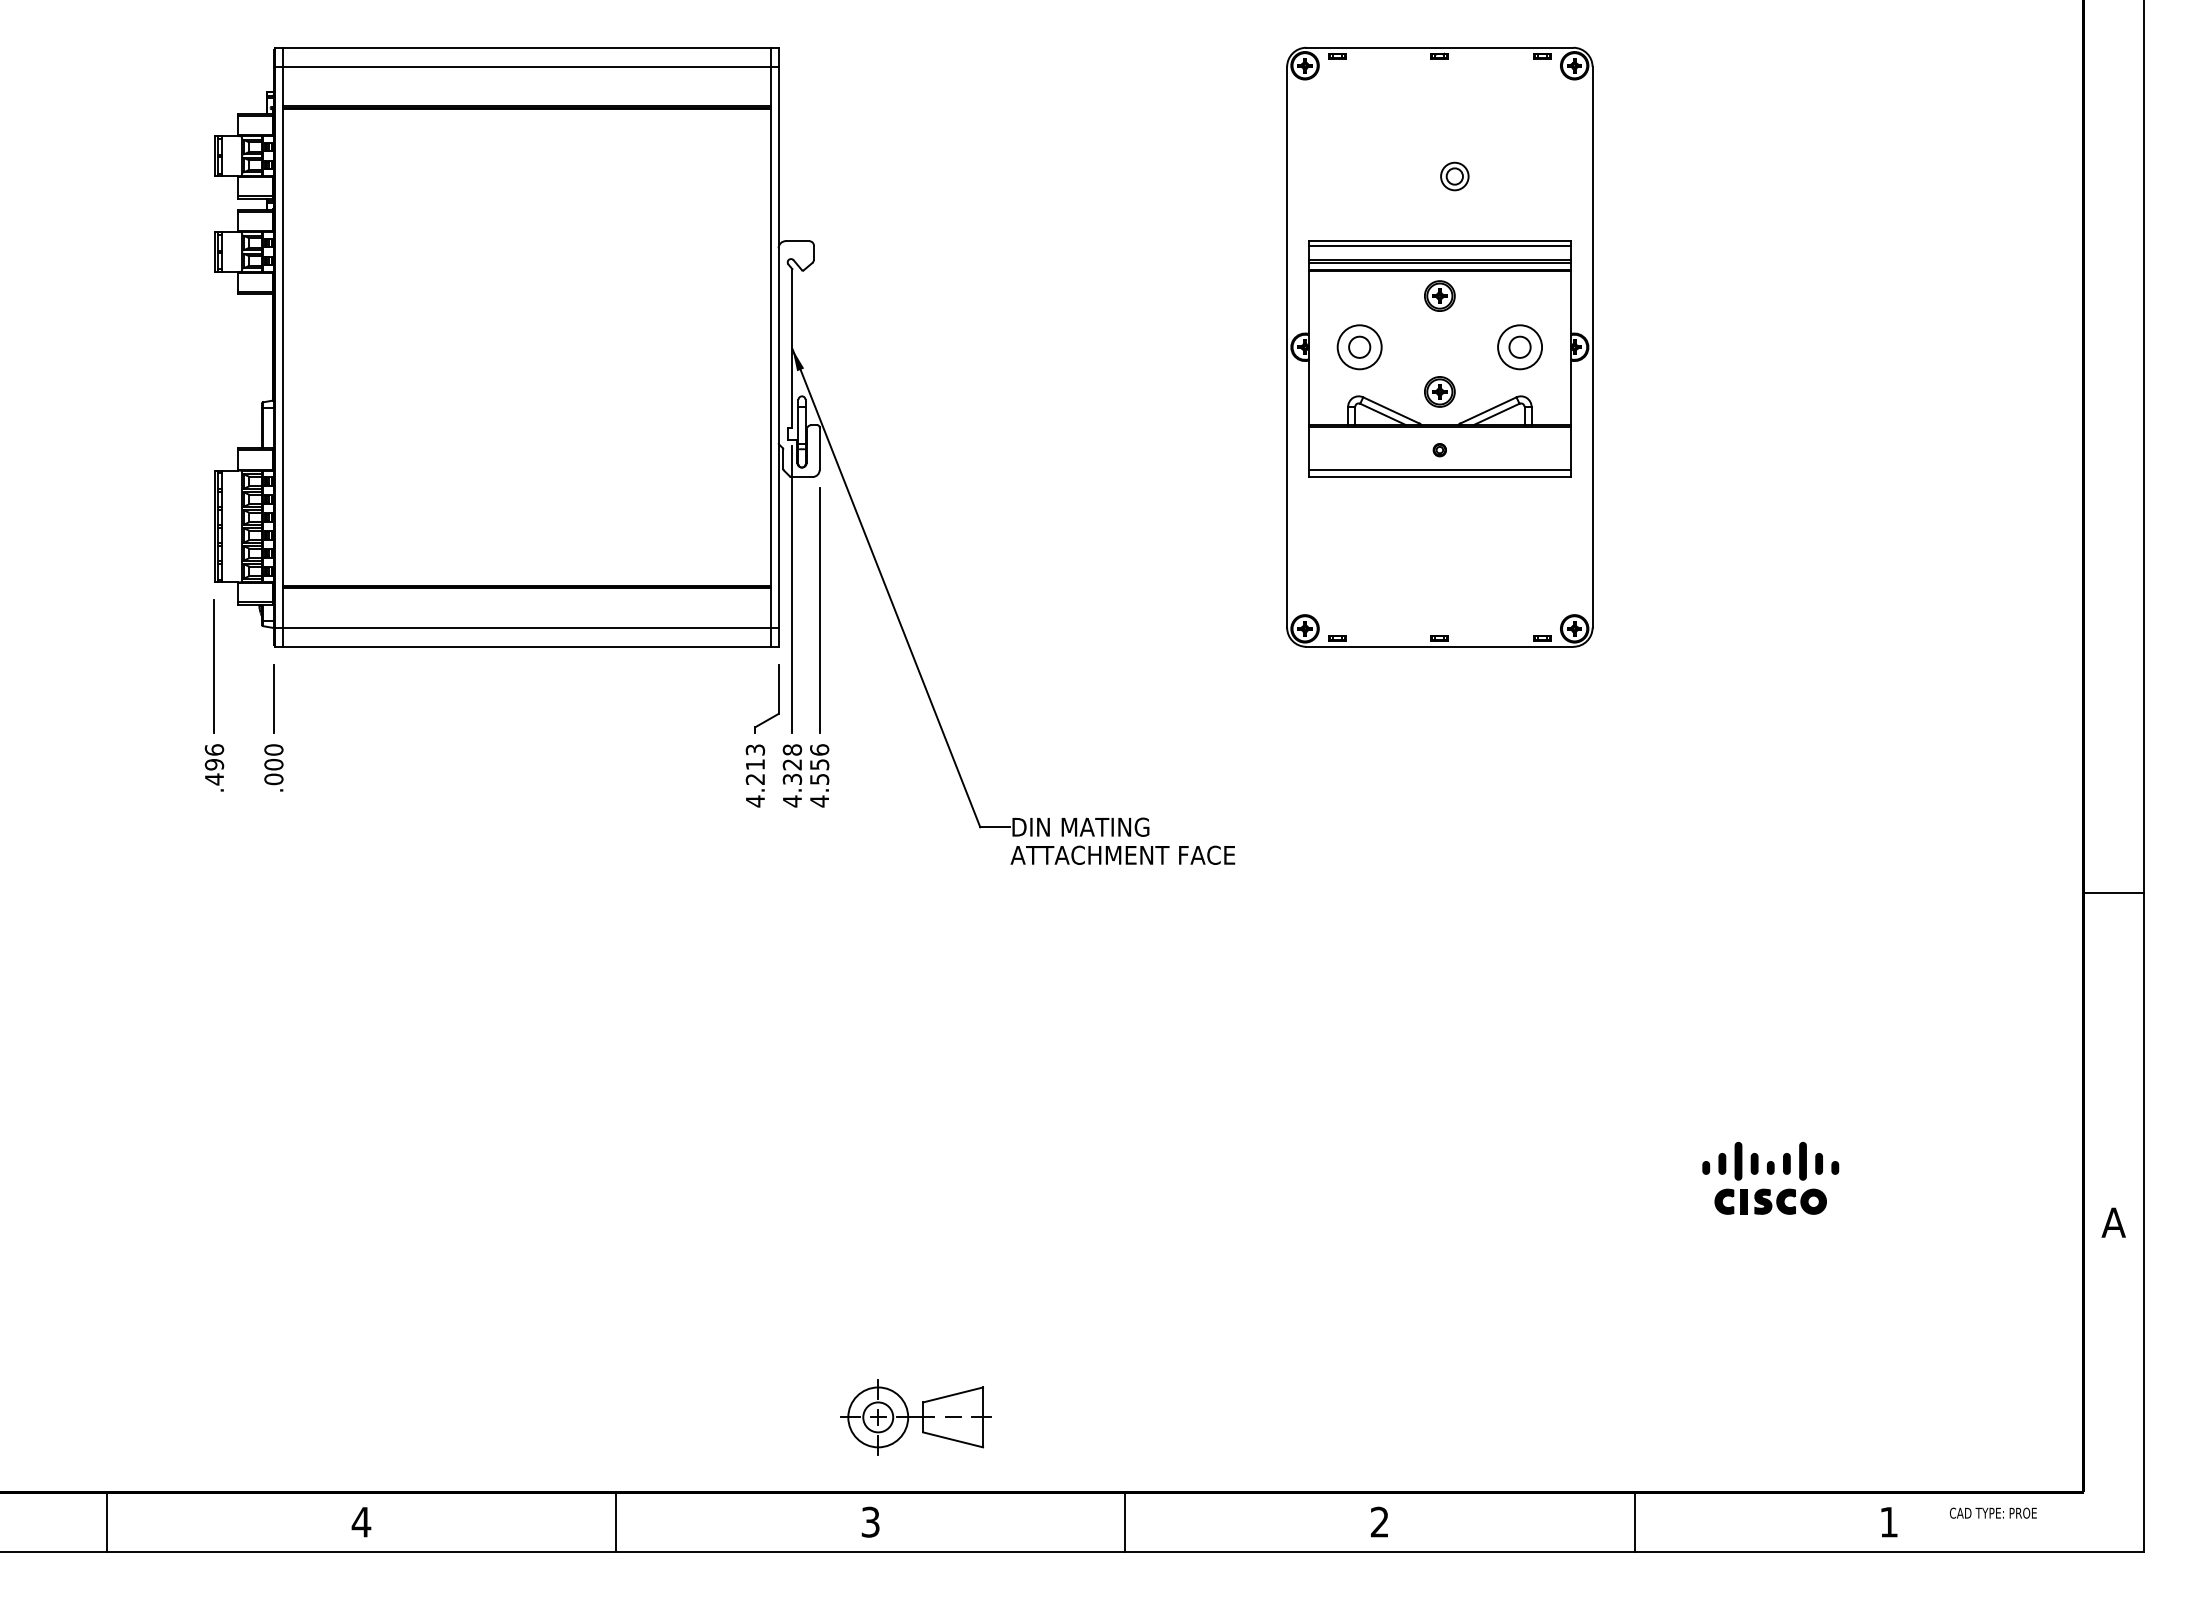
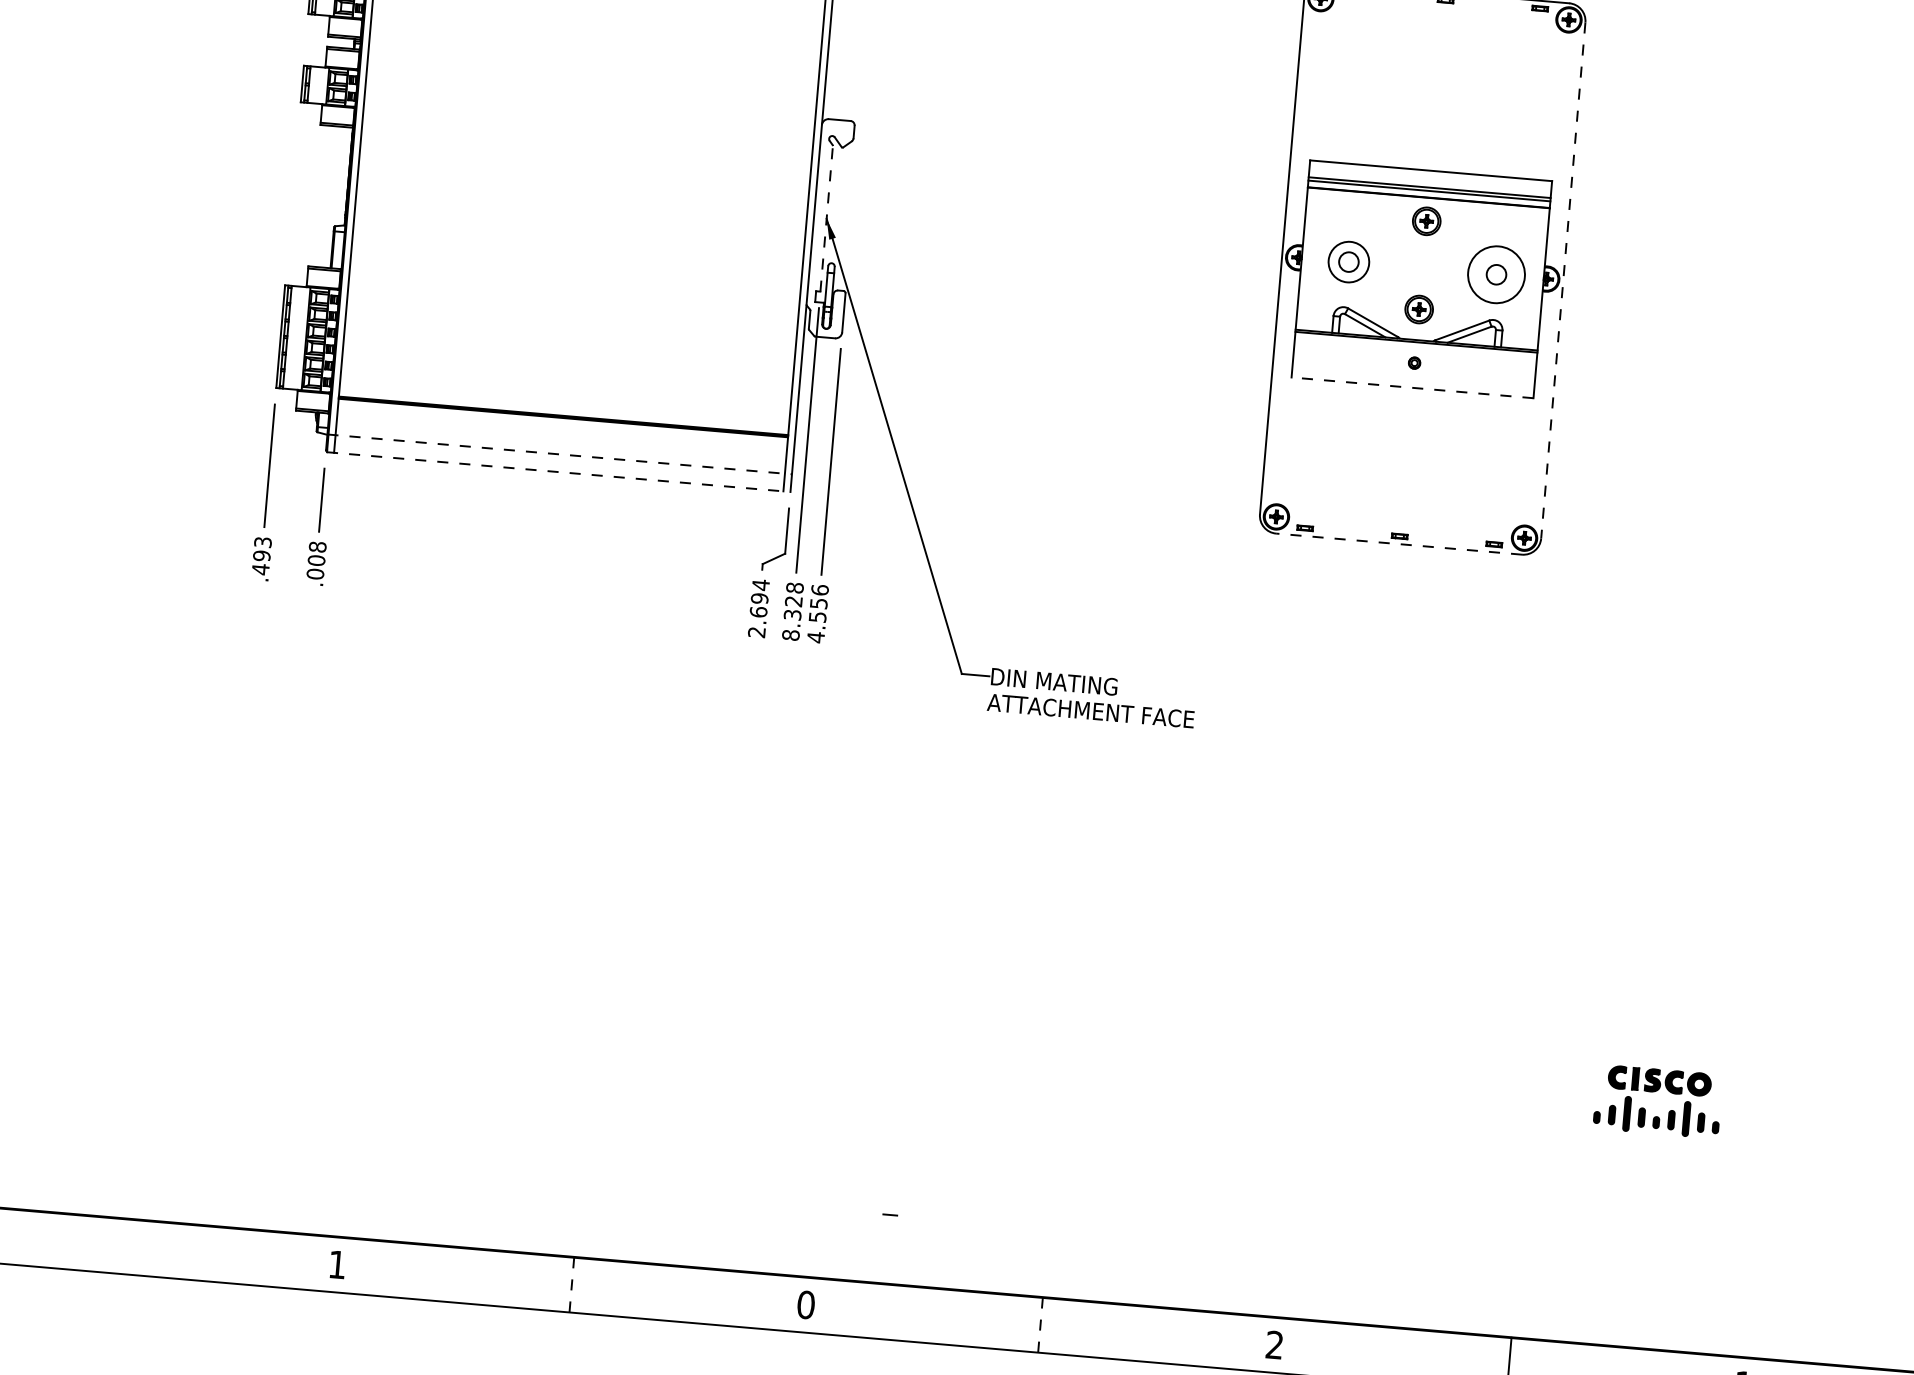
part: (1454, 176) -> (1449, 112), removed
line: (1439, 245) -> (1430, 174), removed
circle: (1520, 347) -> (1496, 274), size x1.4
line: (1592, 347) -> (1563, 280), solid -> dashed
line: (792, 348) -> (826, 218), solid -> dashed
line: (1439, 469) -> (1412, 380), removed
line: (1439, 477) -> (1412, 388), solid -> dashed
line: (526, 627) -> (559, 454), solid -> dashed
line: (526, 646) -> (558, 471), solid -> dashed
line: (1439, 646) -> (1398, 543), solid -> dashed
text: (214, 749) -> (263, 541), .496 -> .493
text: (273, 749) -> (317, 546), .000 -> .008
text: (755, 775) -> (759, 608), 4.213 -> 2.694
text: (792, 801) -> (791, 635), 4.328 -> 8.328
part: (1770, 1160) -> (1656, 1115), moved
part: (915, 1417) -> (855, 1212), removed
text: (870, 1521) -> (805, 1304), 3 -> 0
line: (107, 1522) -> (103, 1244), removed
text: (361, 1522) -> (337, 1265), 4 -> 1
line: (616, 1522) -> (572, 1285), solid -> dashed
line: (1125, 1522) -> (1040, 1325), solid -> dashed

